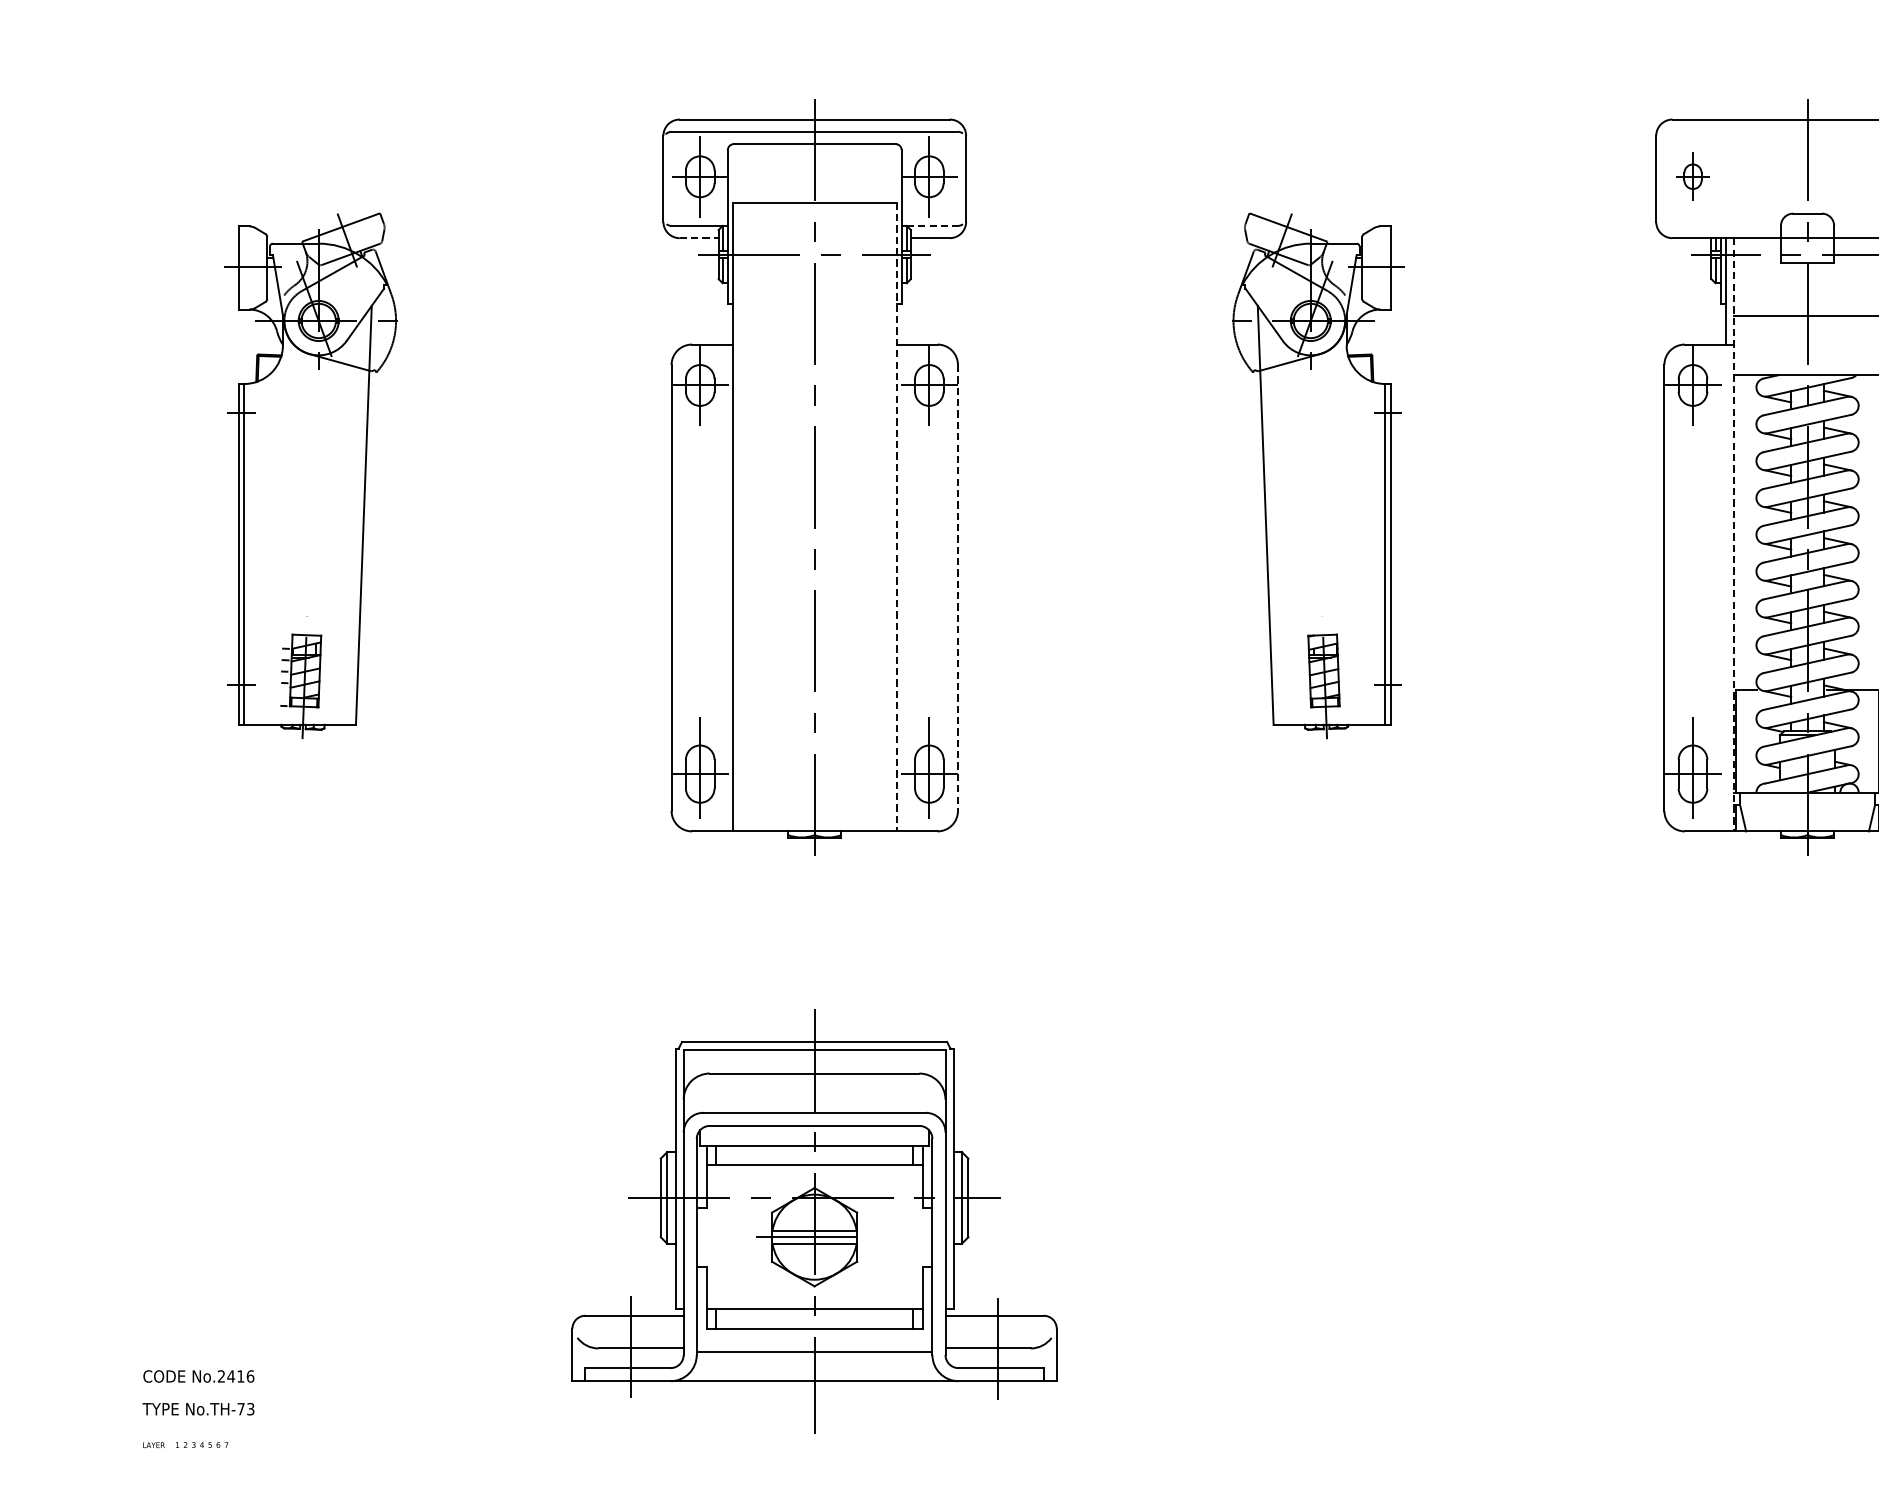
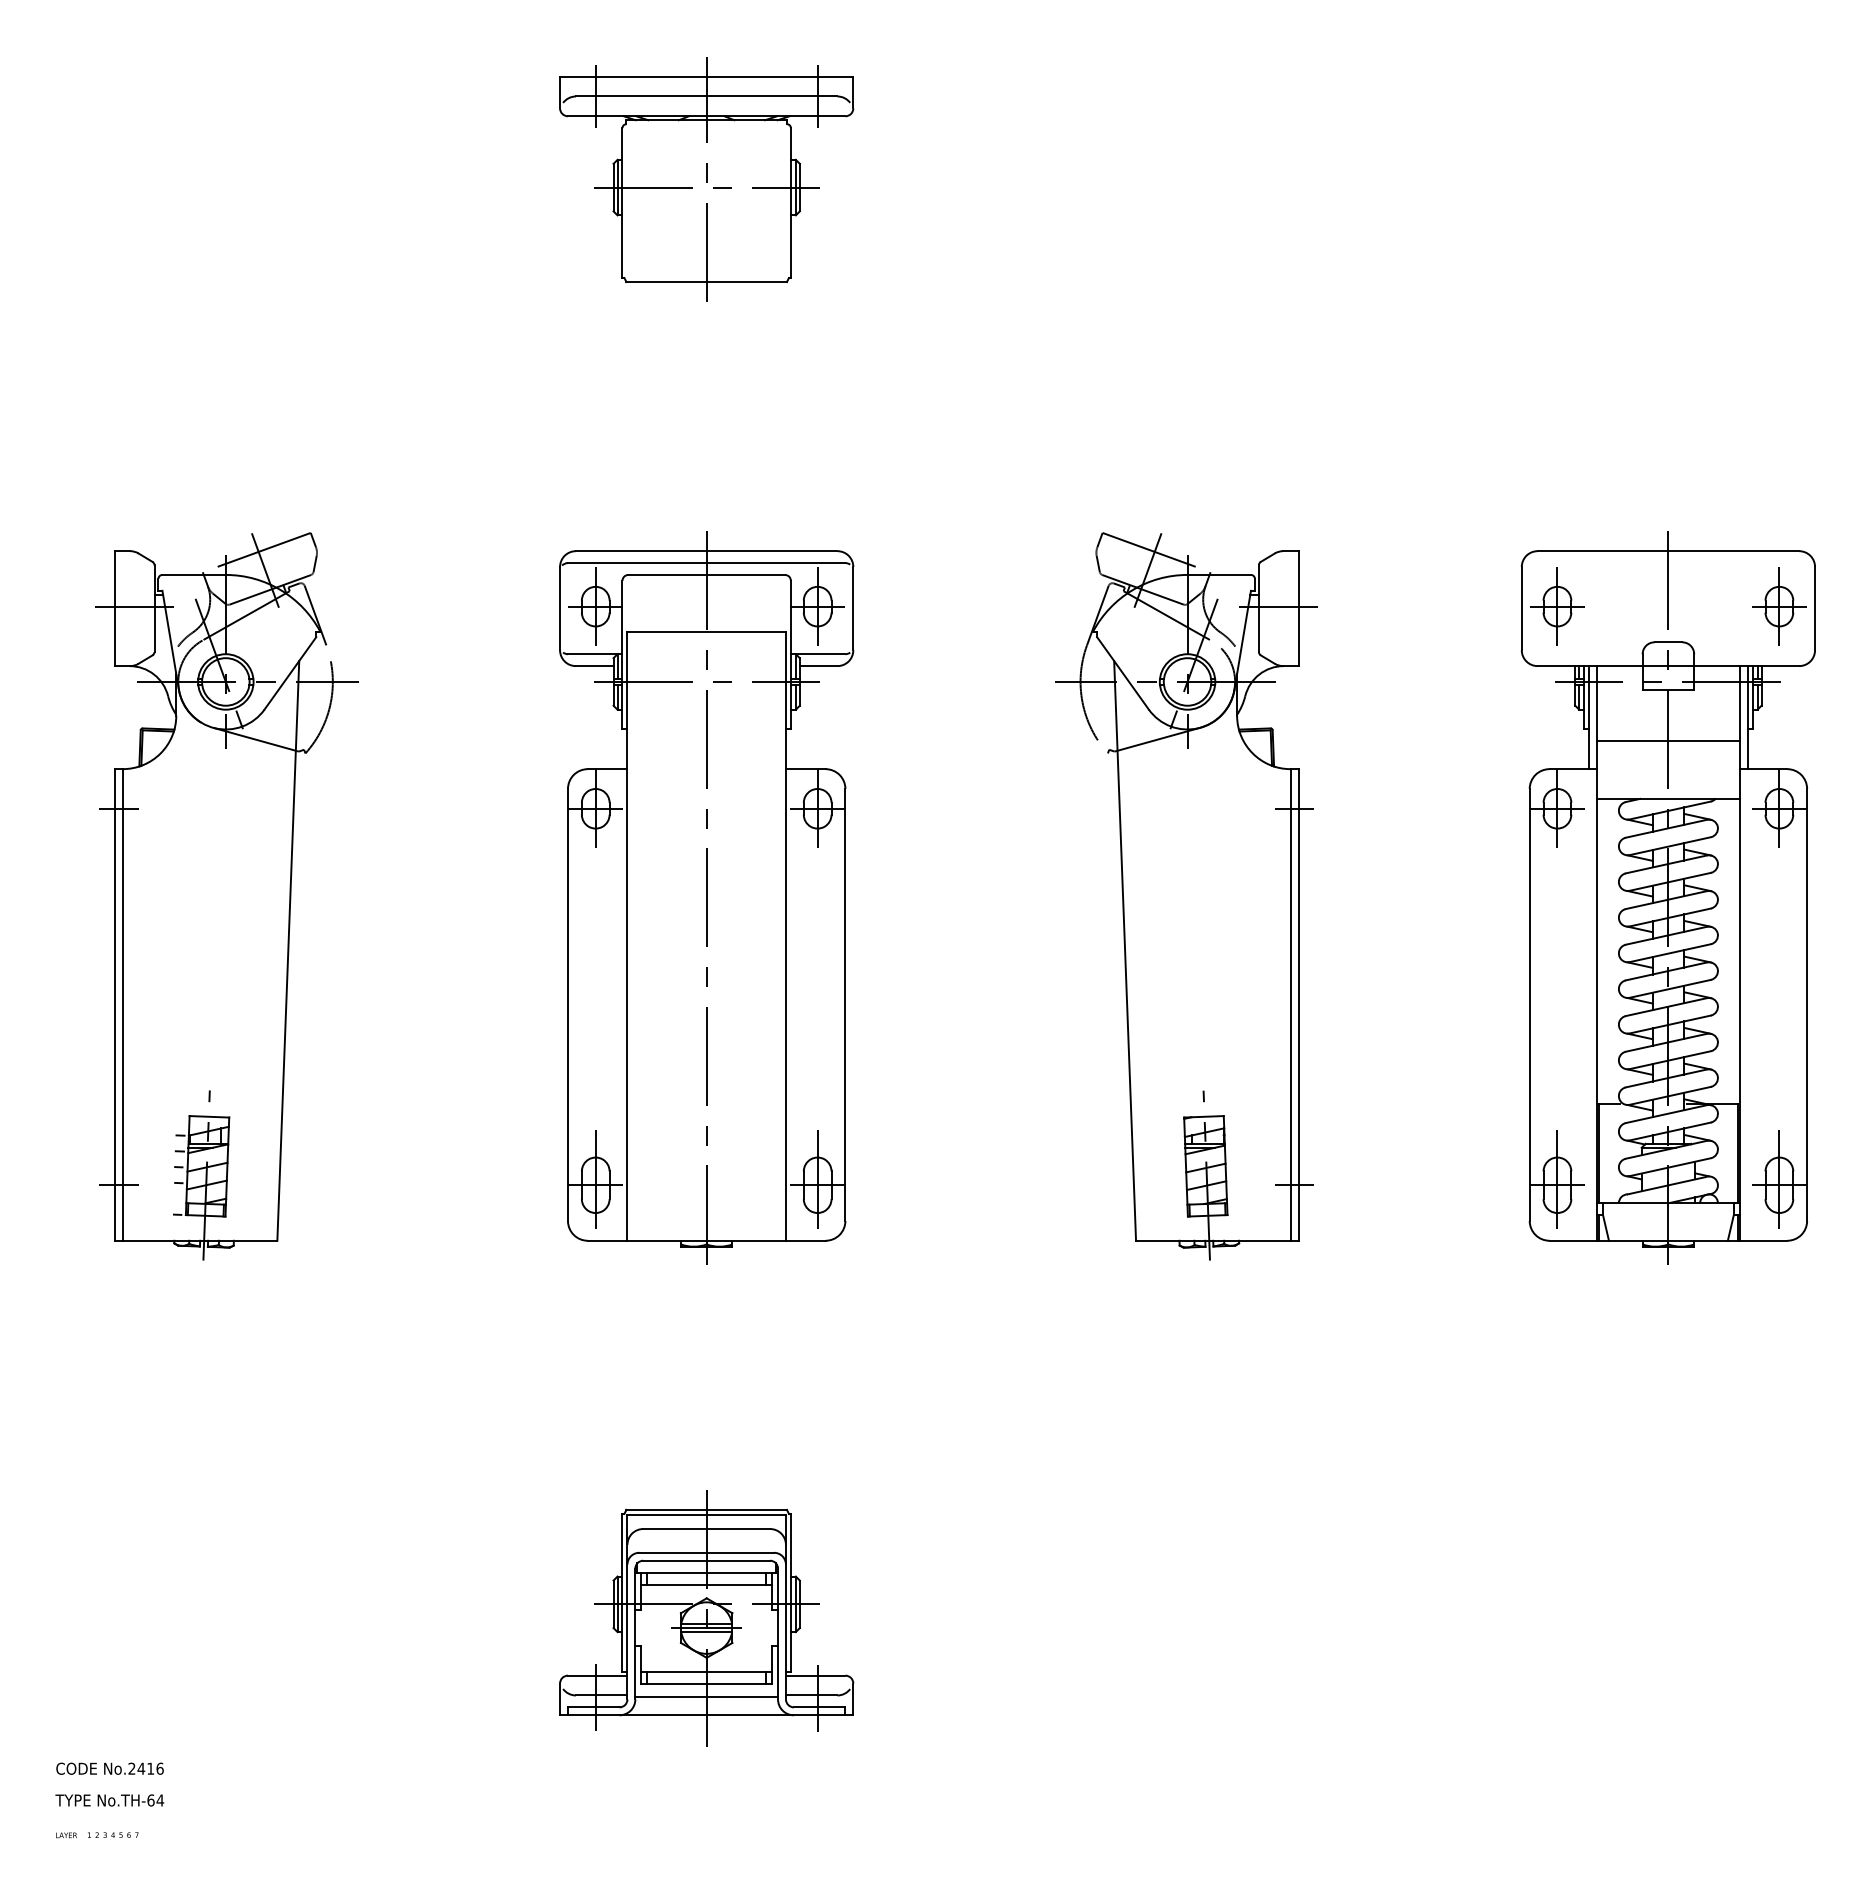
part: (1693, 176) -> (1557, 606), size x1.67
line: (932, 226) -> (820, 654), dashed -> solid
line: (698, 238) -> (594, 666), dashed -> solid
part: (319, 476) -> (226, 896), size x1.43
part: (1310, 476) -> (1186, 896), size x1.43
line: (896, 517) -> (785, 936), dashed -> solid
line: (1734, 534) -> (1597, 953), dashed -> solid
line: (958, 587) -> (845, 1004), dashed -> solid
part: (814, 1221) -> (706, 1618), size x0.62
text: (245, 1409) -> (155, 1800), No.TH-73 -> No.TH-64

